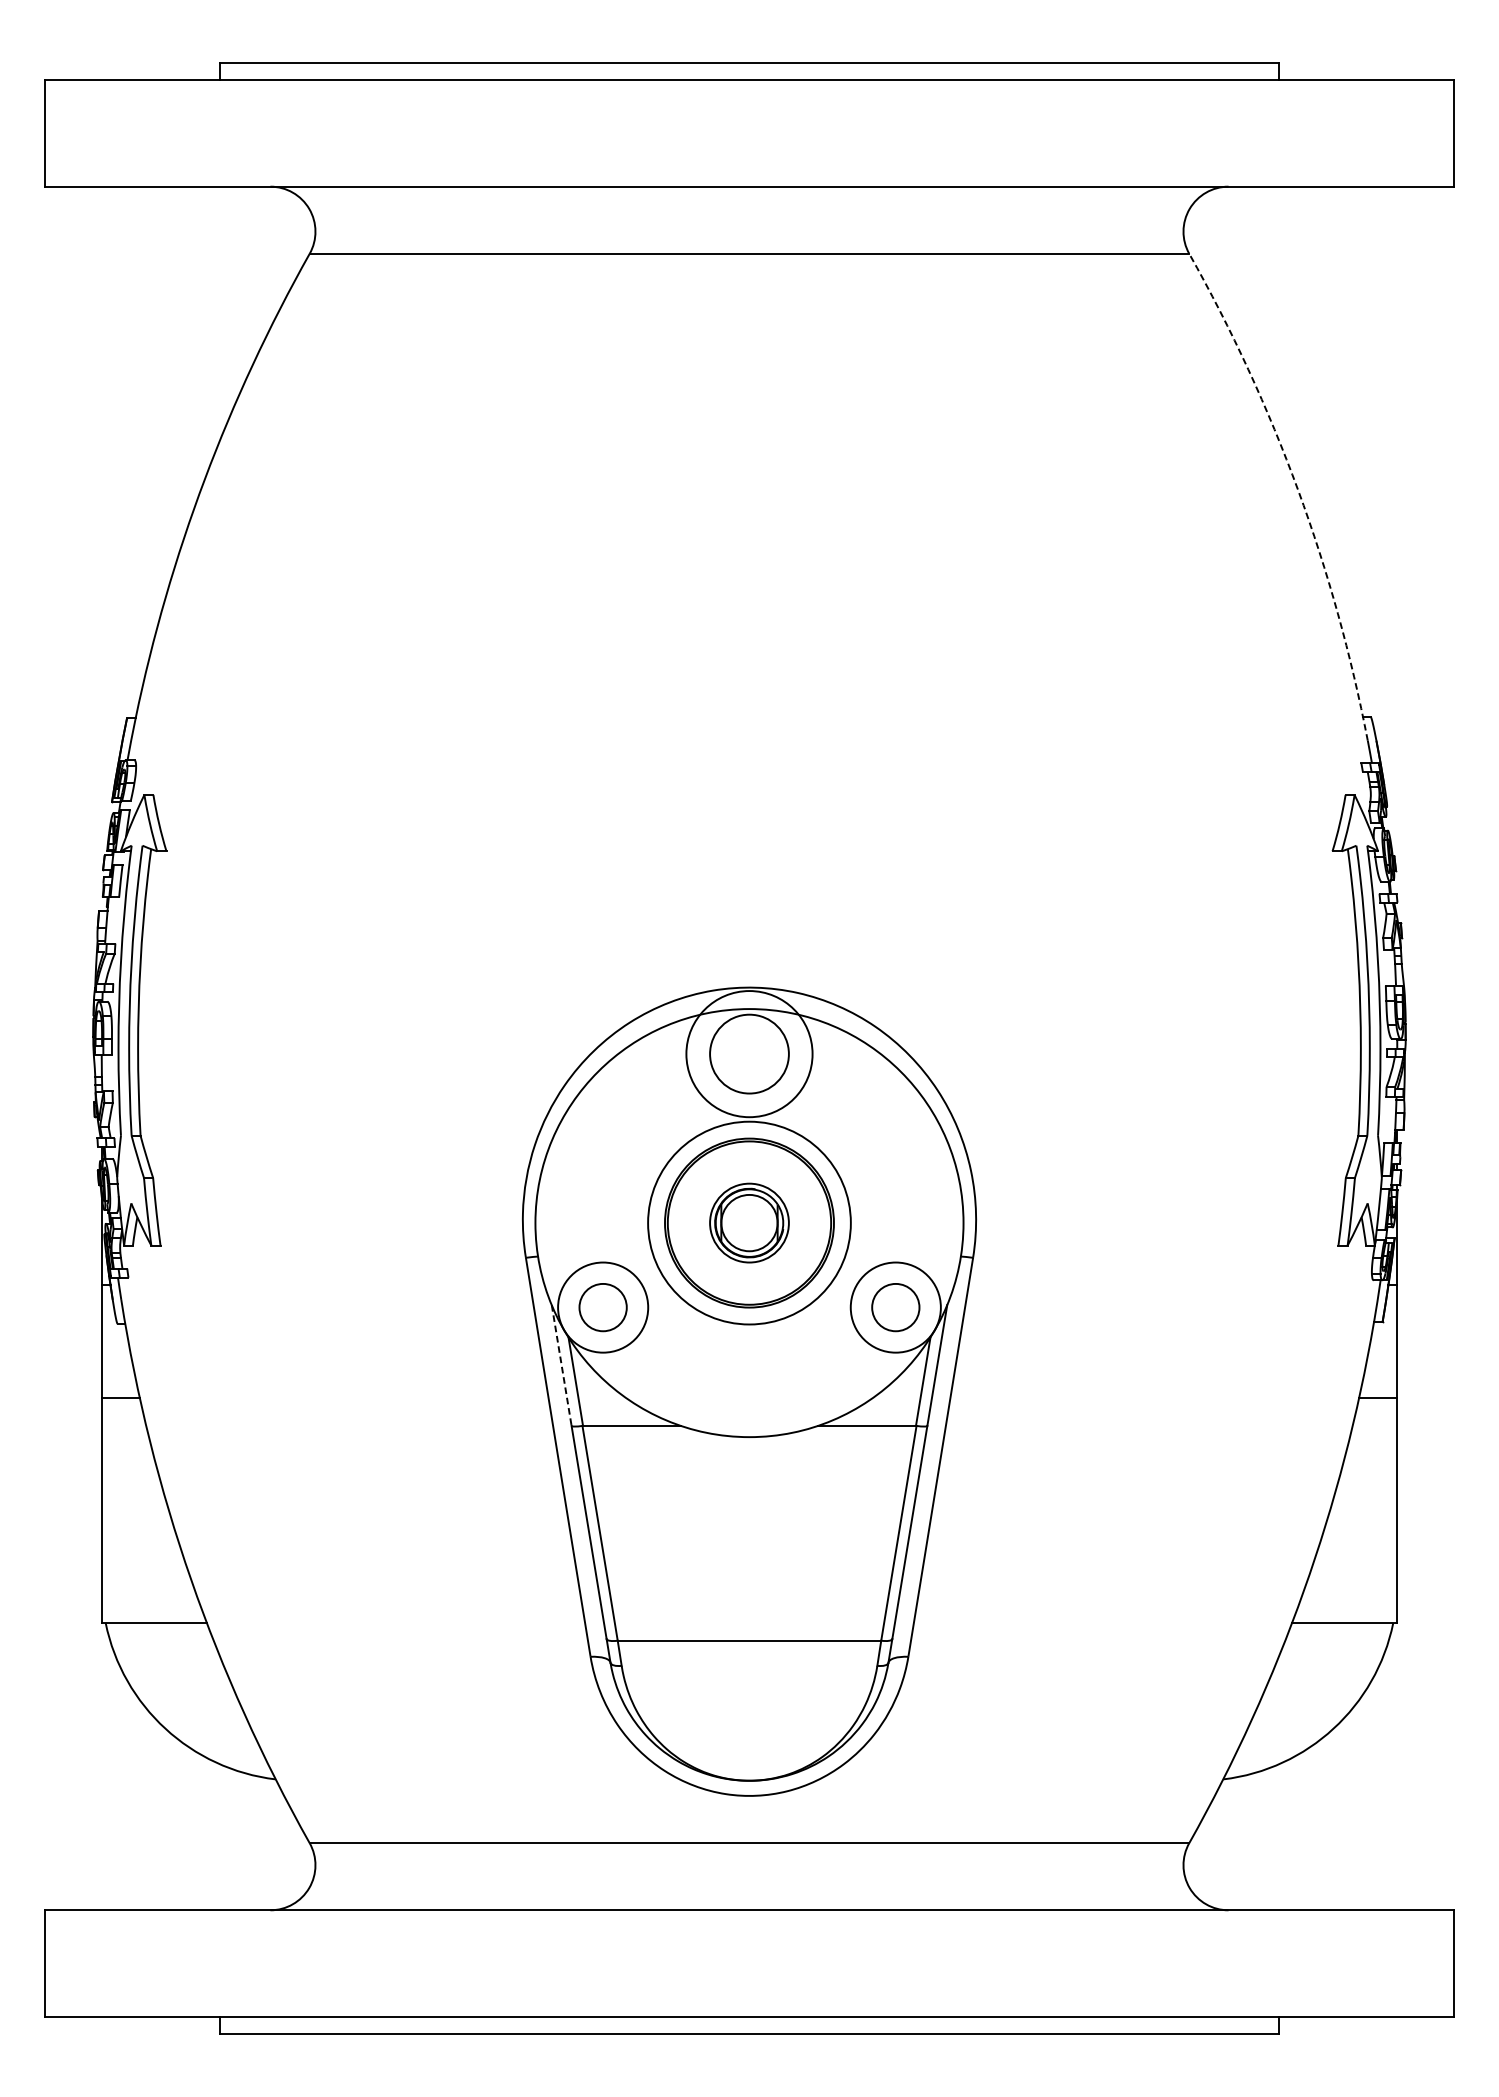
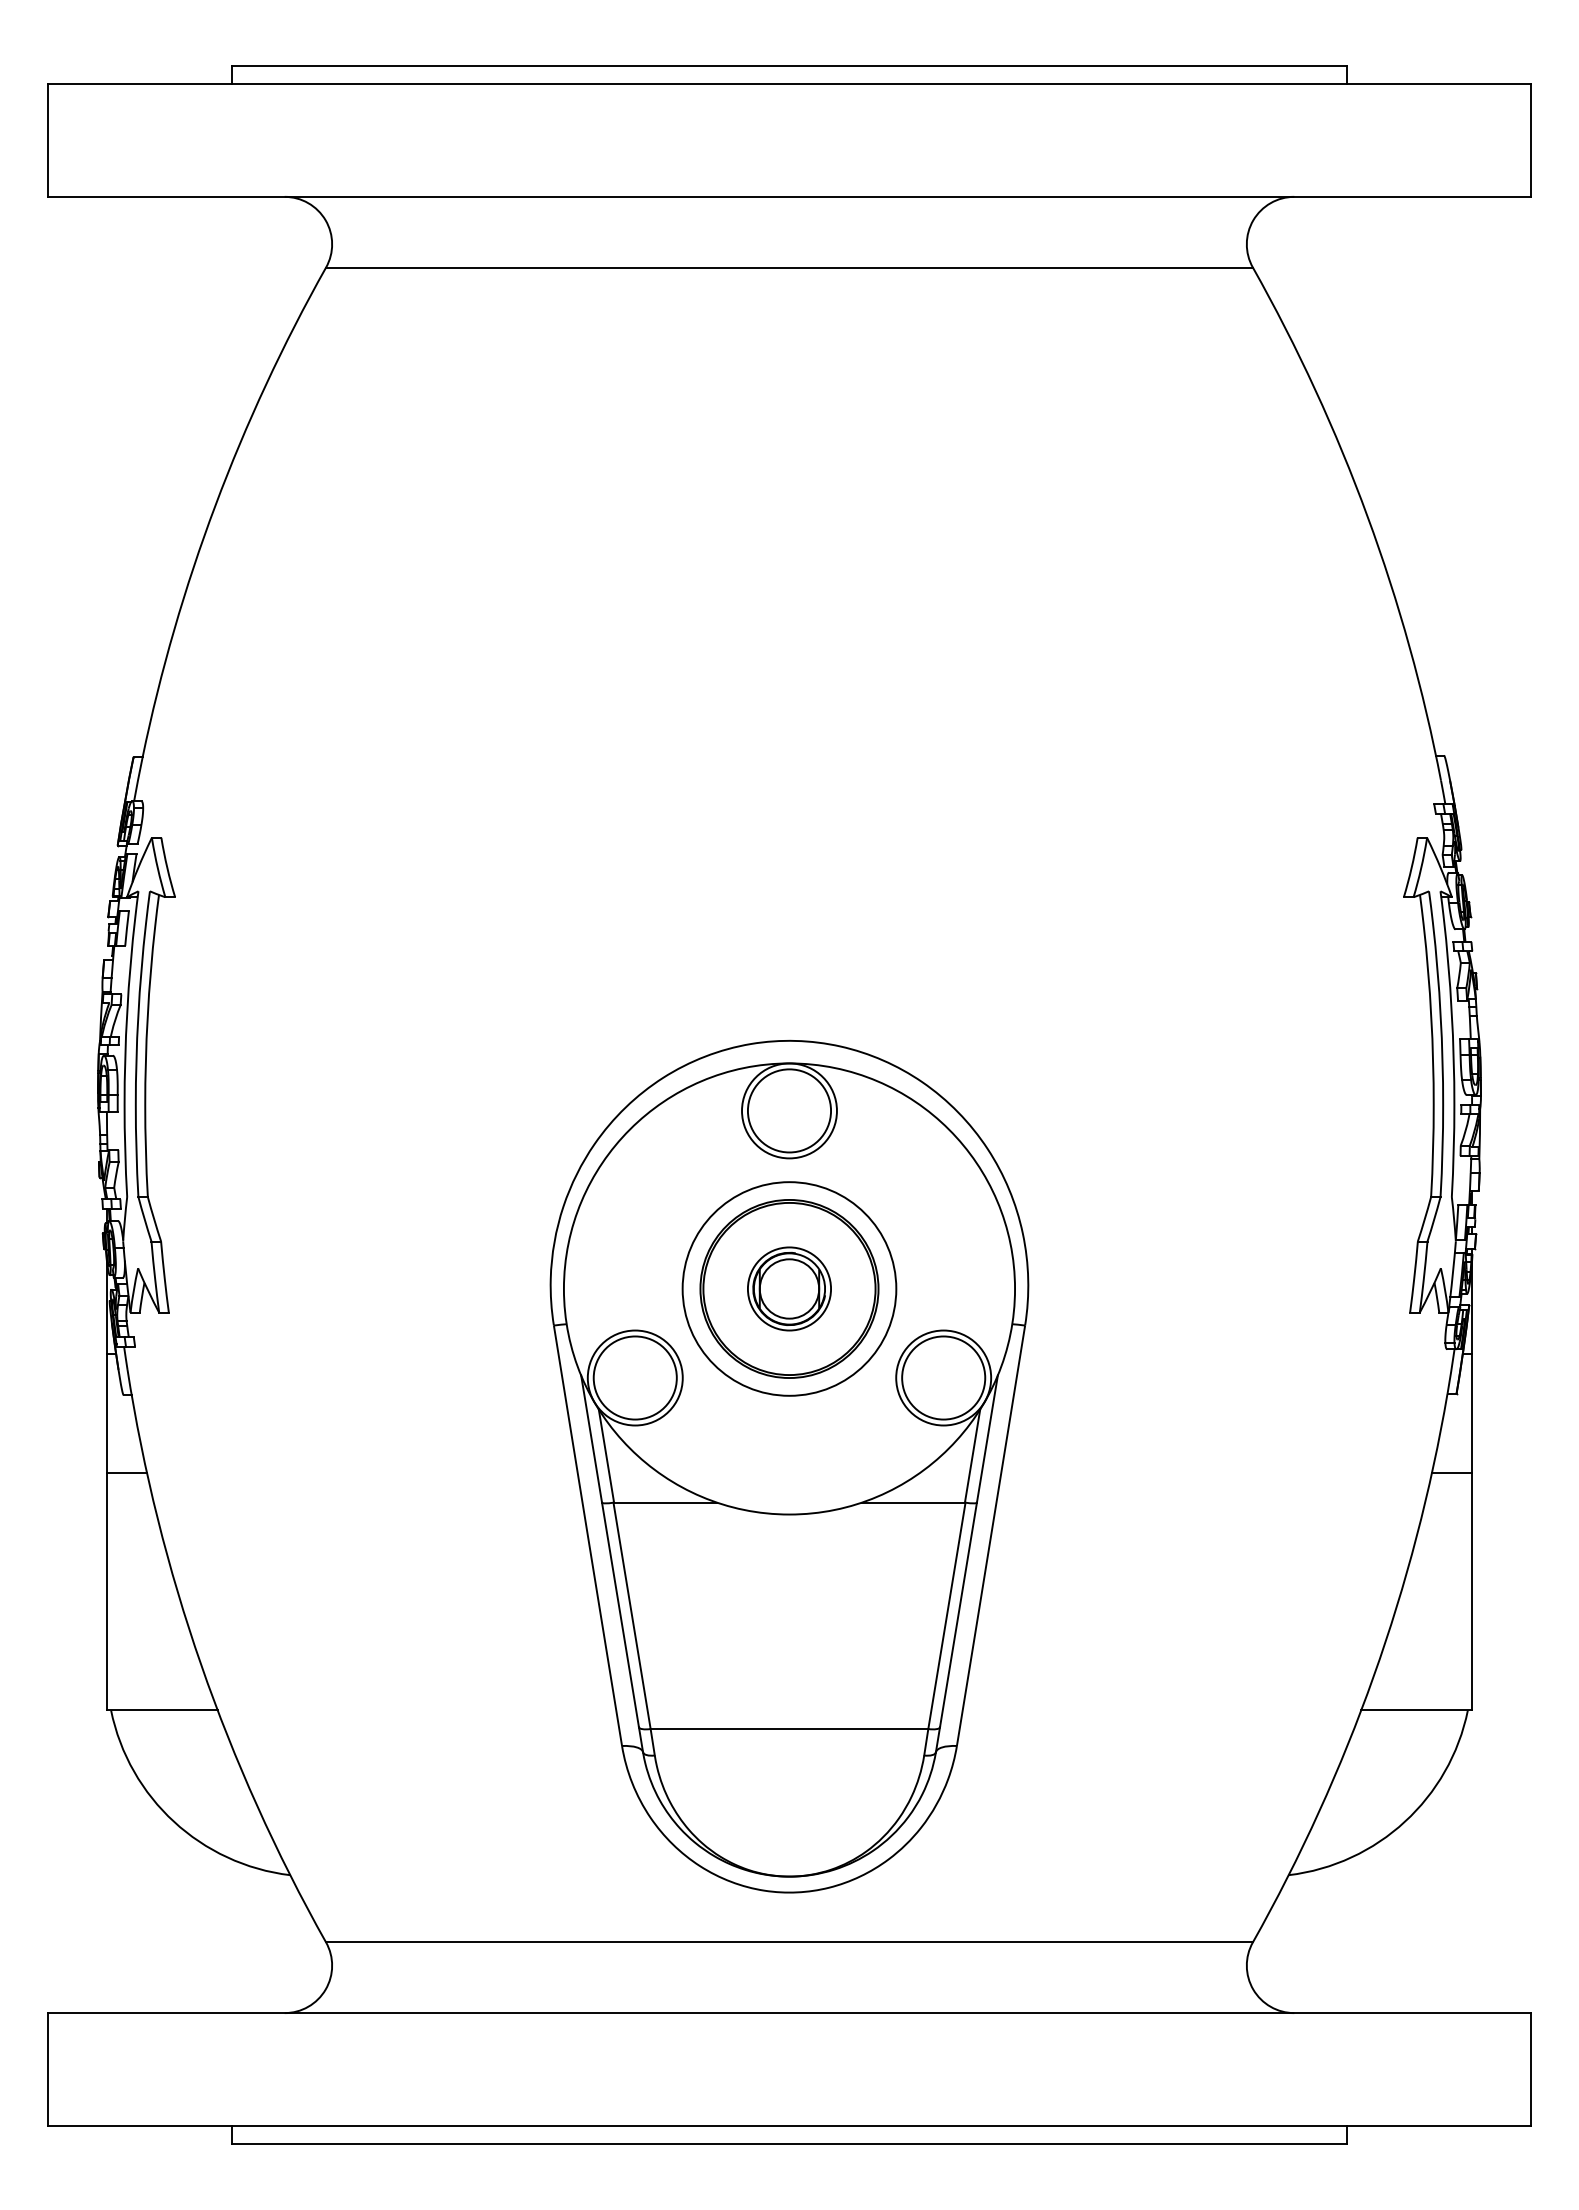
arc: (1298, 490) -> (1367, 516), dashed -> solid
circle: (749, 1053) -> (789, 1110), size x0.71
circle: (602, 1307) -> (634, 1377), size x1.67
circle: (895, 1307) -> (943, 1377), size x1.67
line: (561, 1365) -> (591, 1439), dashed -> solid

